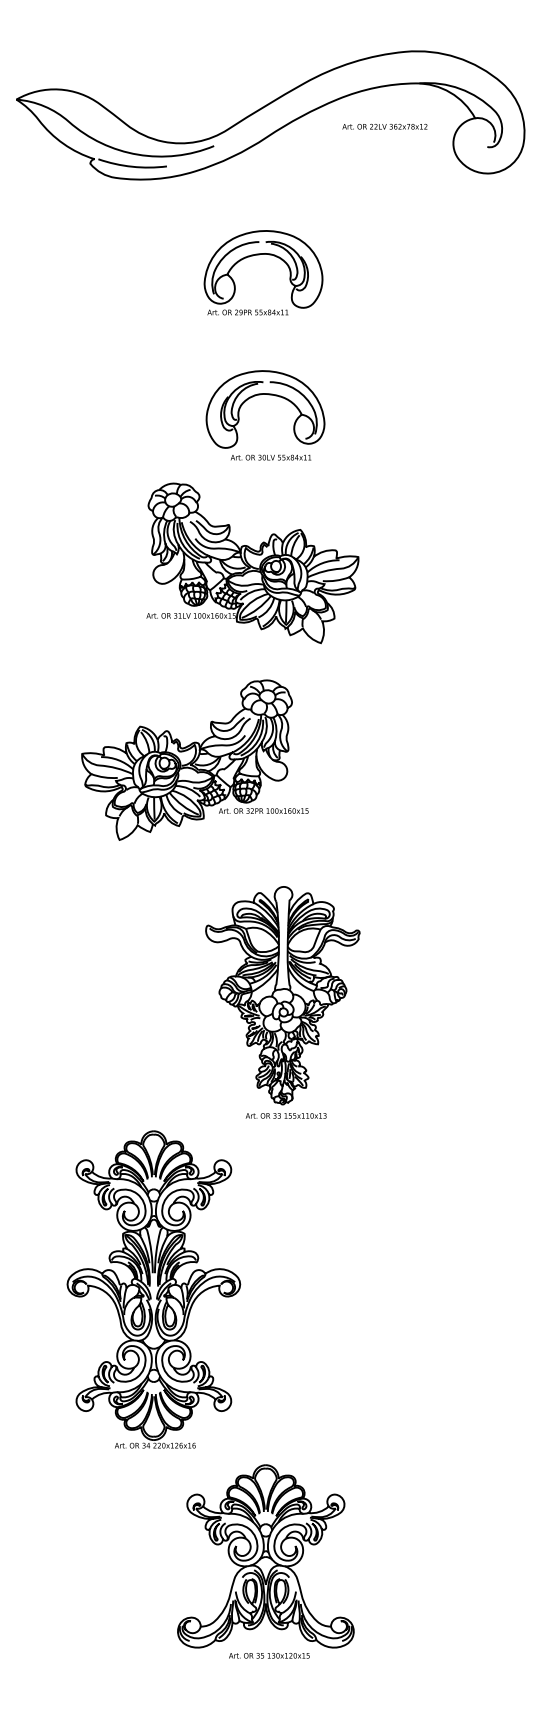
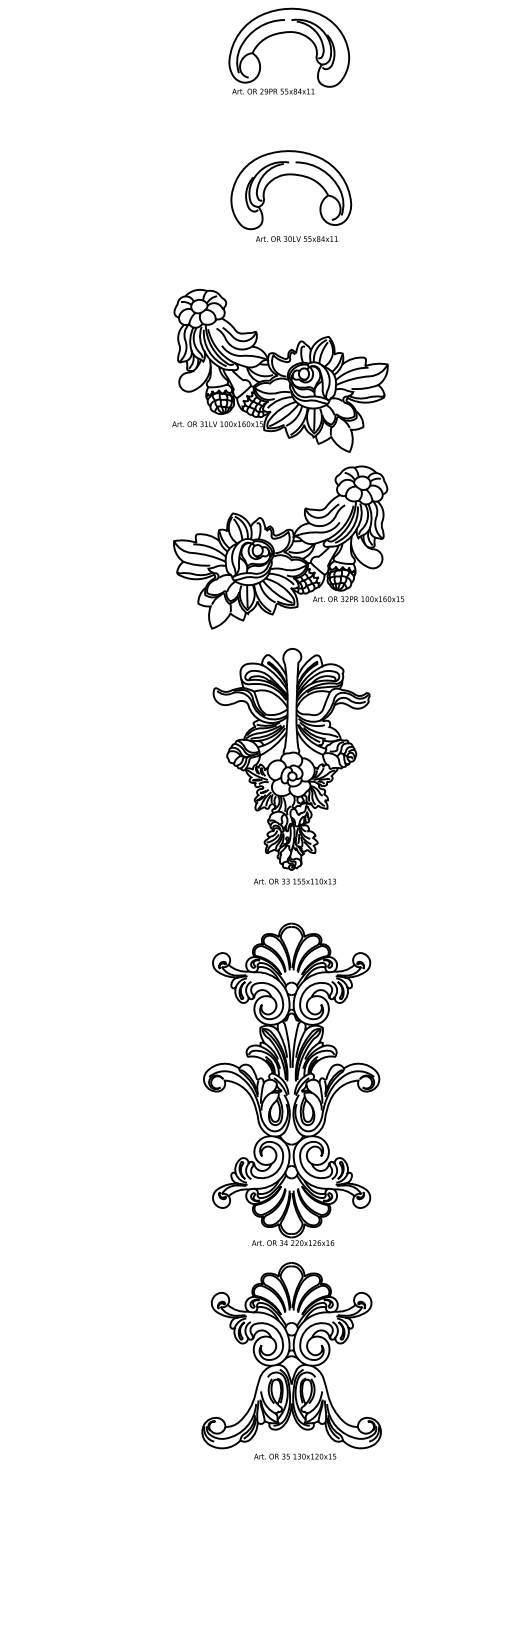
part: (252, 563) -> (280, 371), moved
part: (194, 759) -> (288, 546), moved
part: (282, 1002) -> (291, 766), moved
part: (153, 1289) -> (291, 1084), moved

